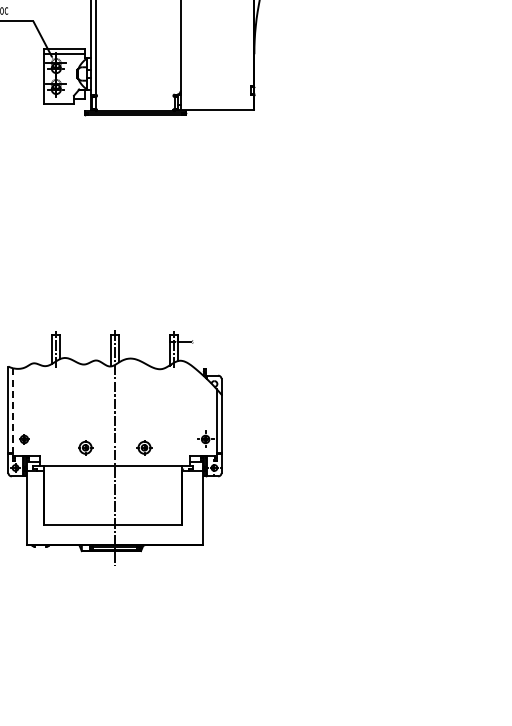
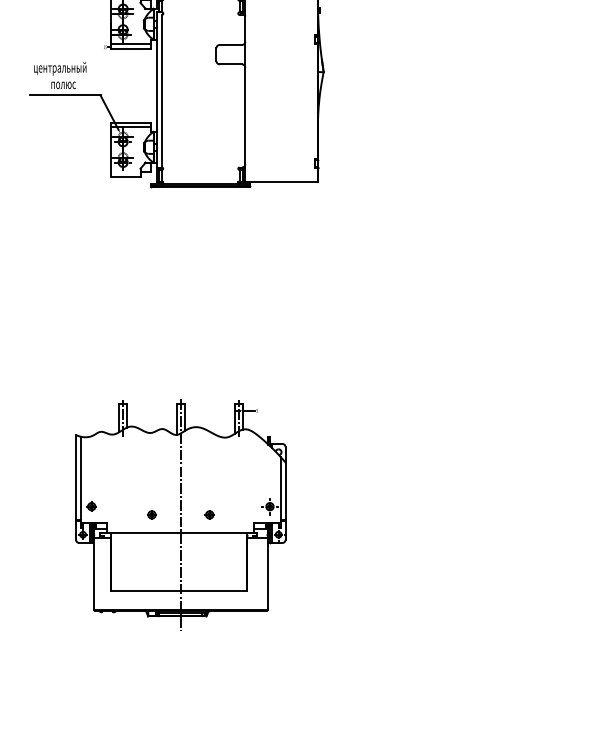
line: (13, 412) -> (81, 480), dashed -> solid
part: (85, 447) -> (151, 514), size x0.62
part: (144, 447) -> (209, 514), size x0.62

